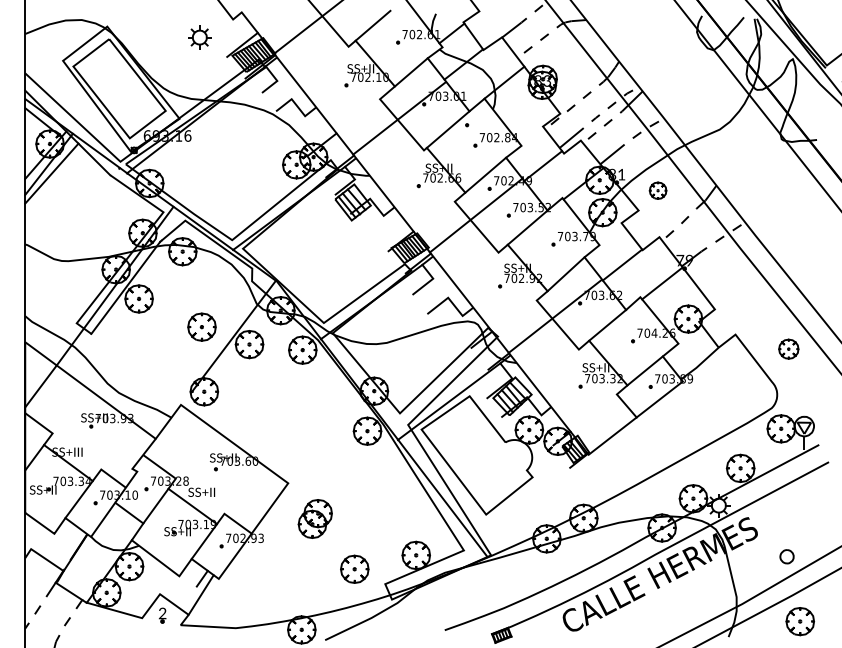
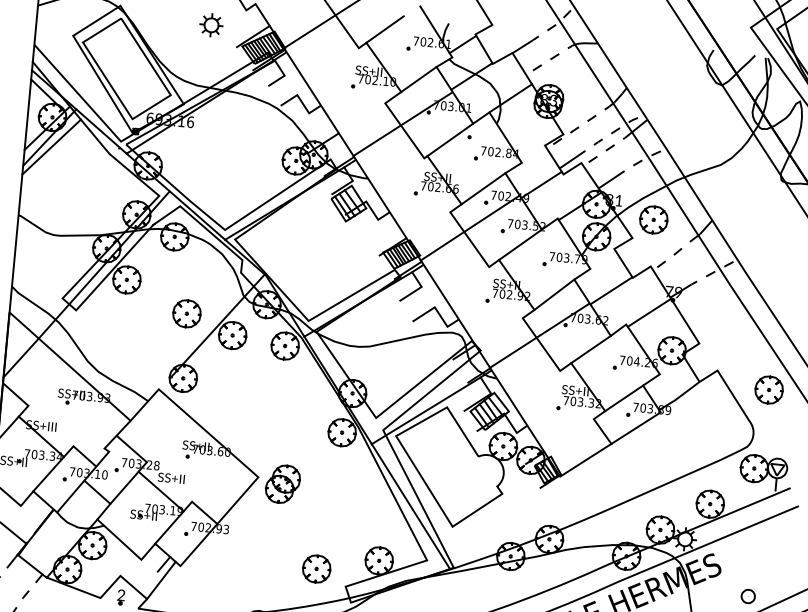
part: (657, 190) -> (653, 219), size x1.67
part: (788, 348) -> (768, 389), size x1.43
part: (314, 518) -> (282, 483), moved

